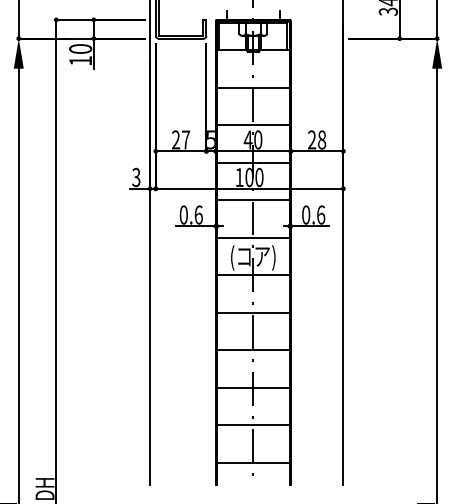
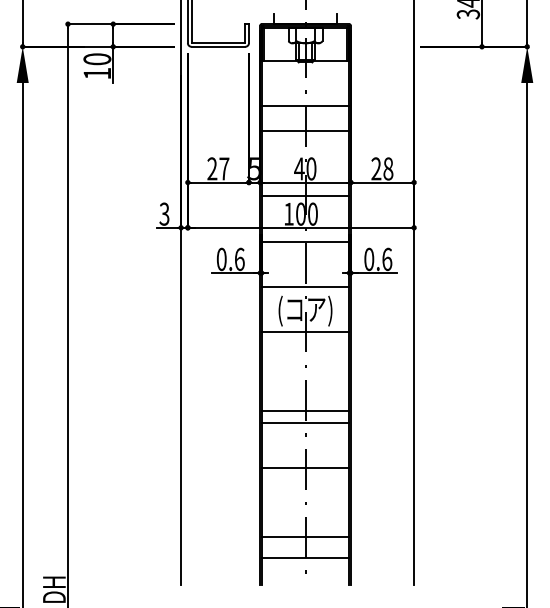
line: (253, 125) -> (305, 131), moved
line: (253, 312) -> (305, 411), moved
line: (253, 425) -> (305, 537), moved

